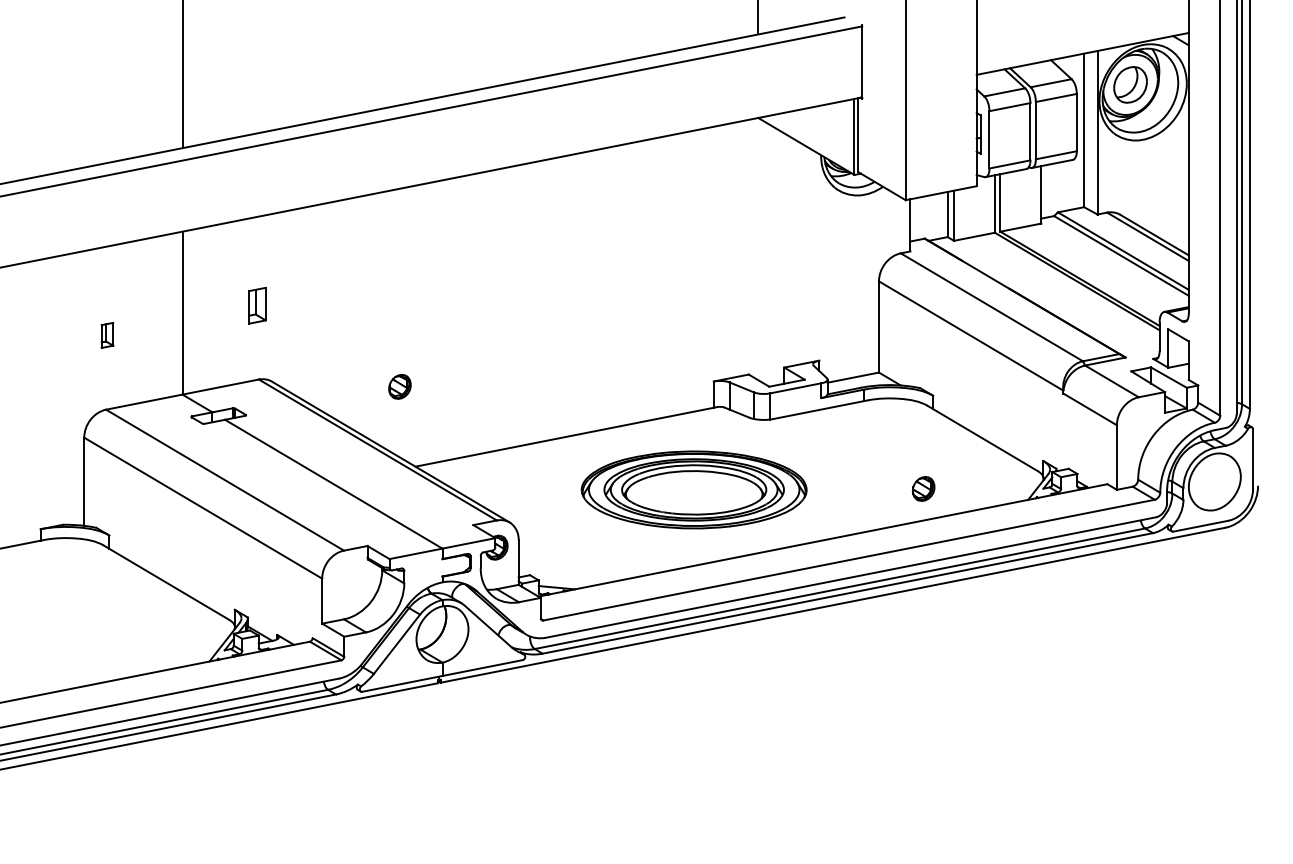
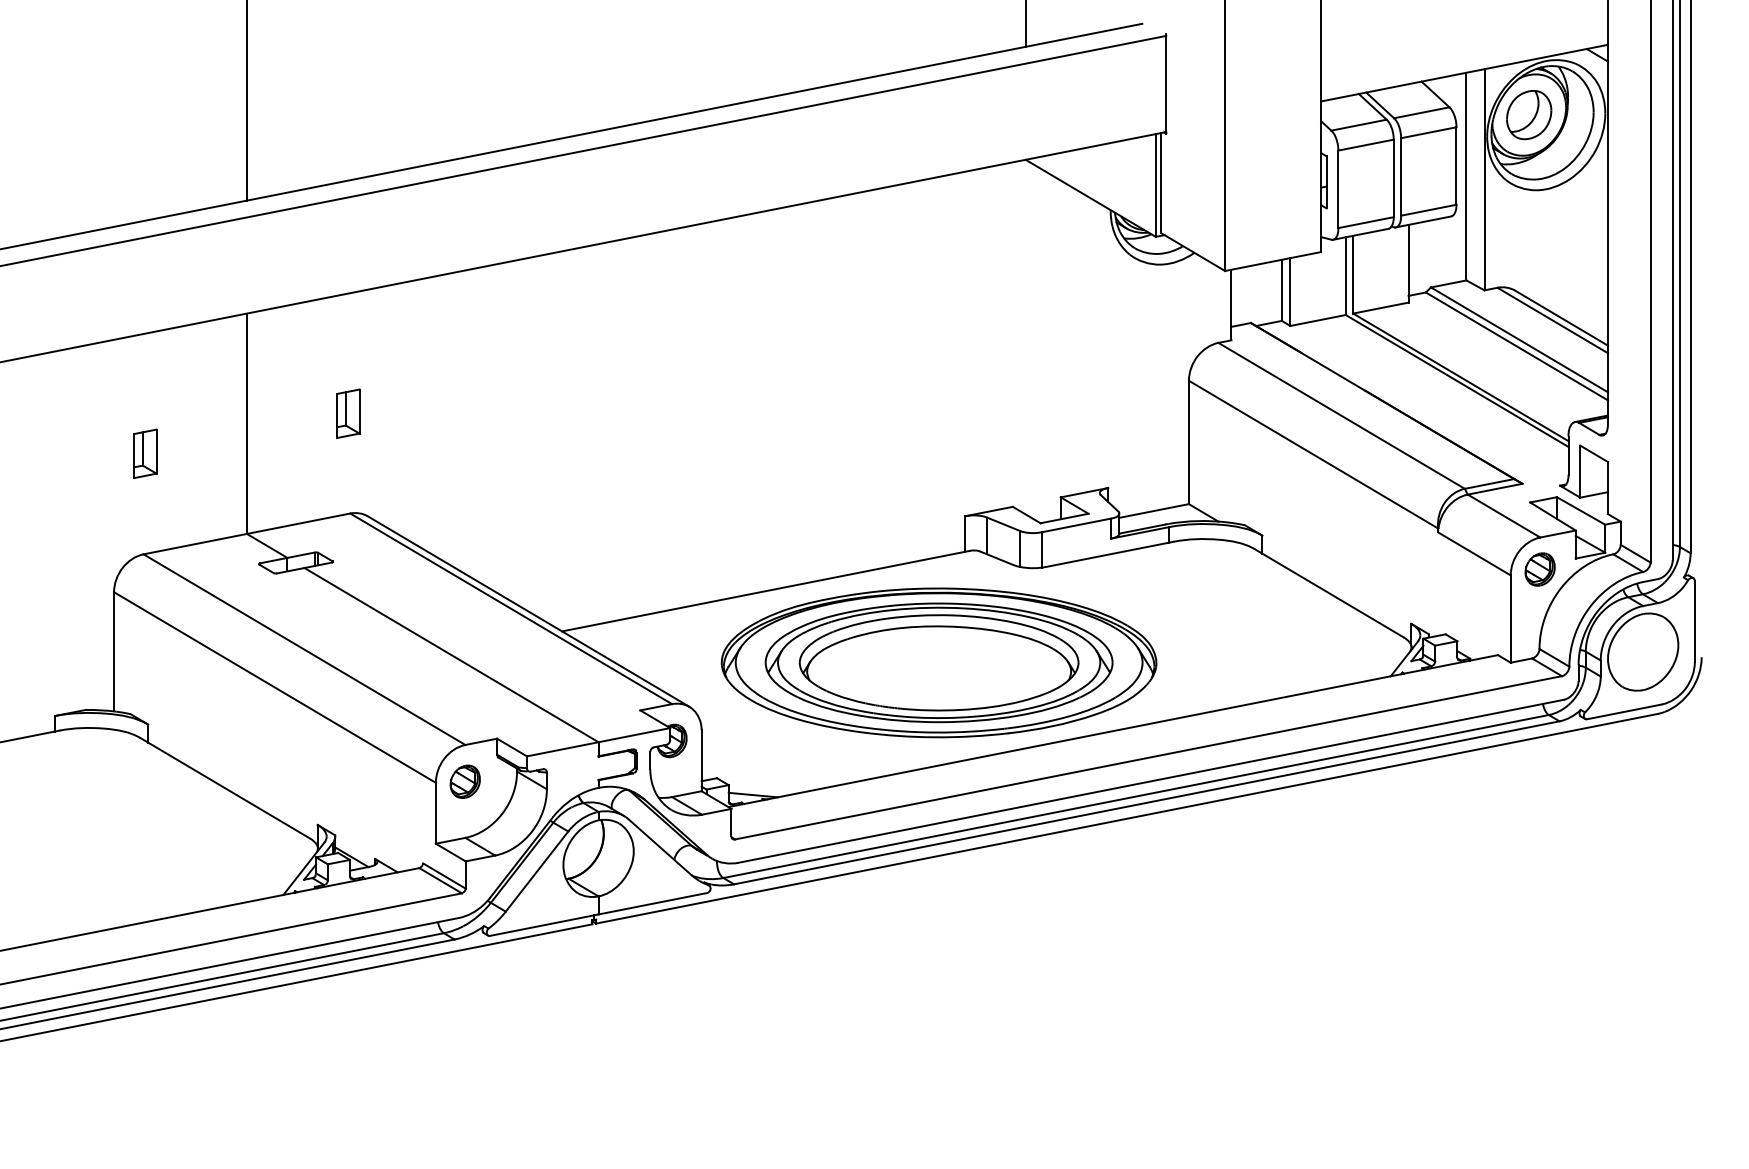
part: (107, 335) -> (145, 453), size x1.43
part: (399, 386) -> (464, 781), moved
part: (923, 488) -> (1539, 568), moved
part: (693, 489) -> (938, 662), size x1.43

